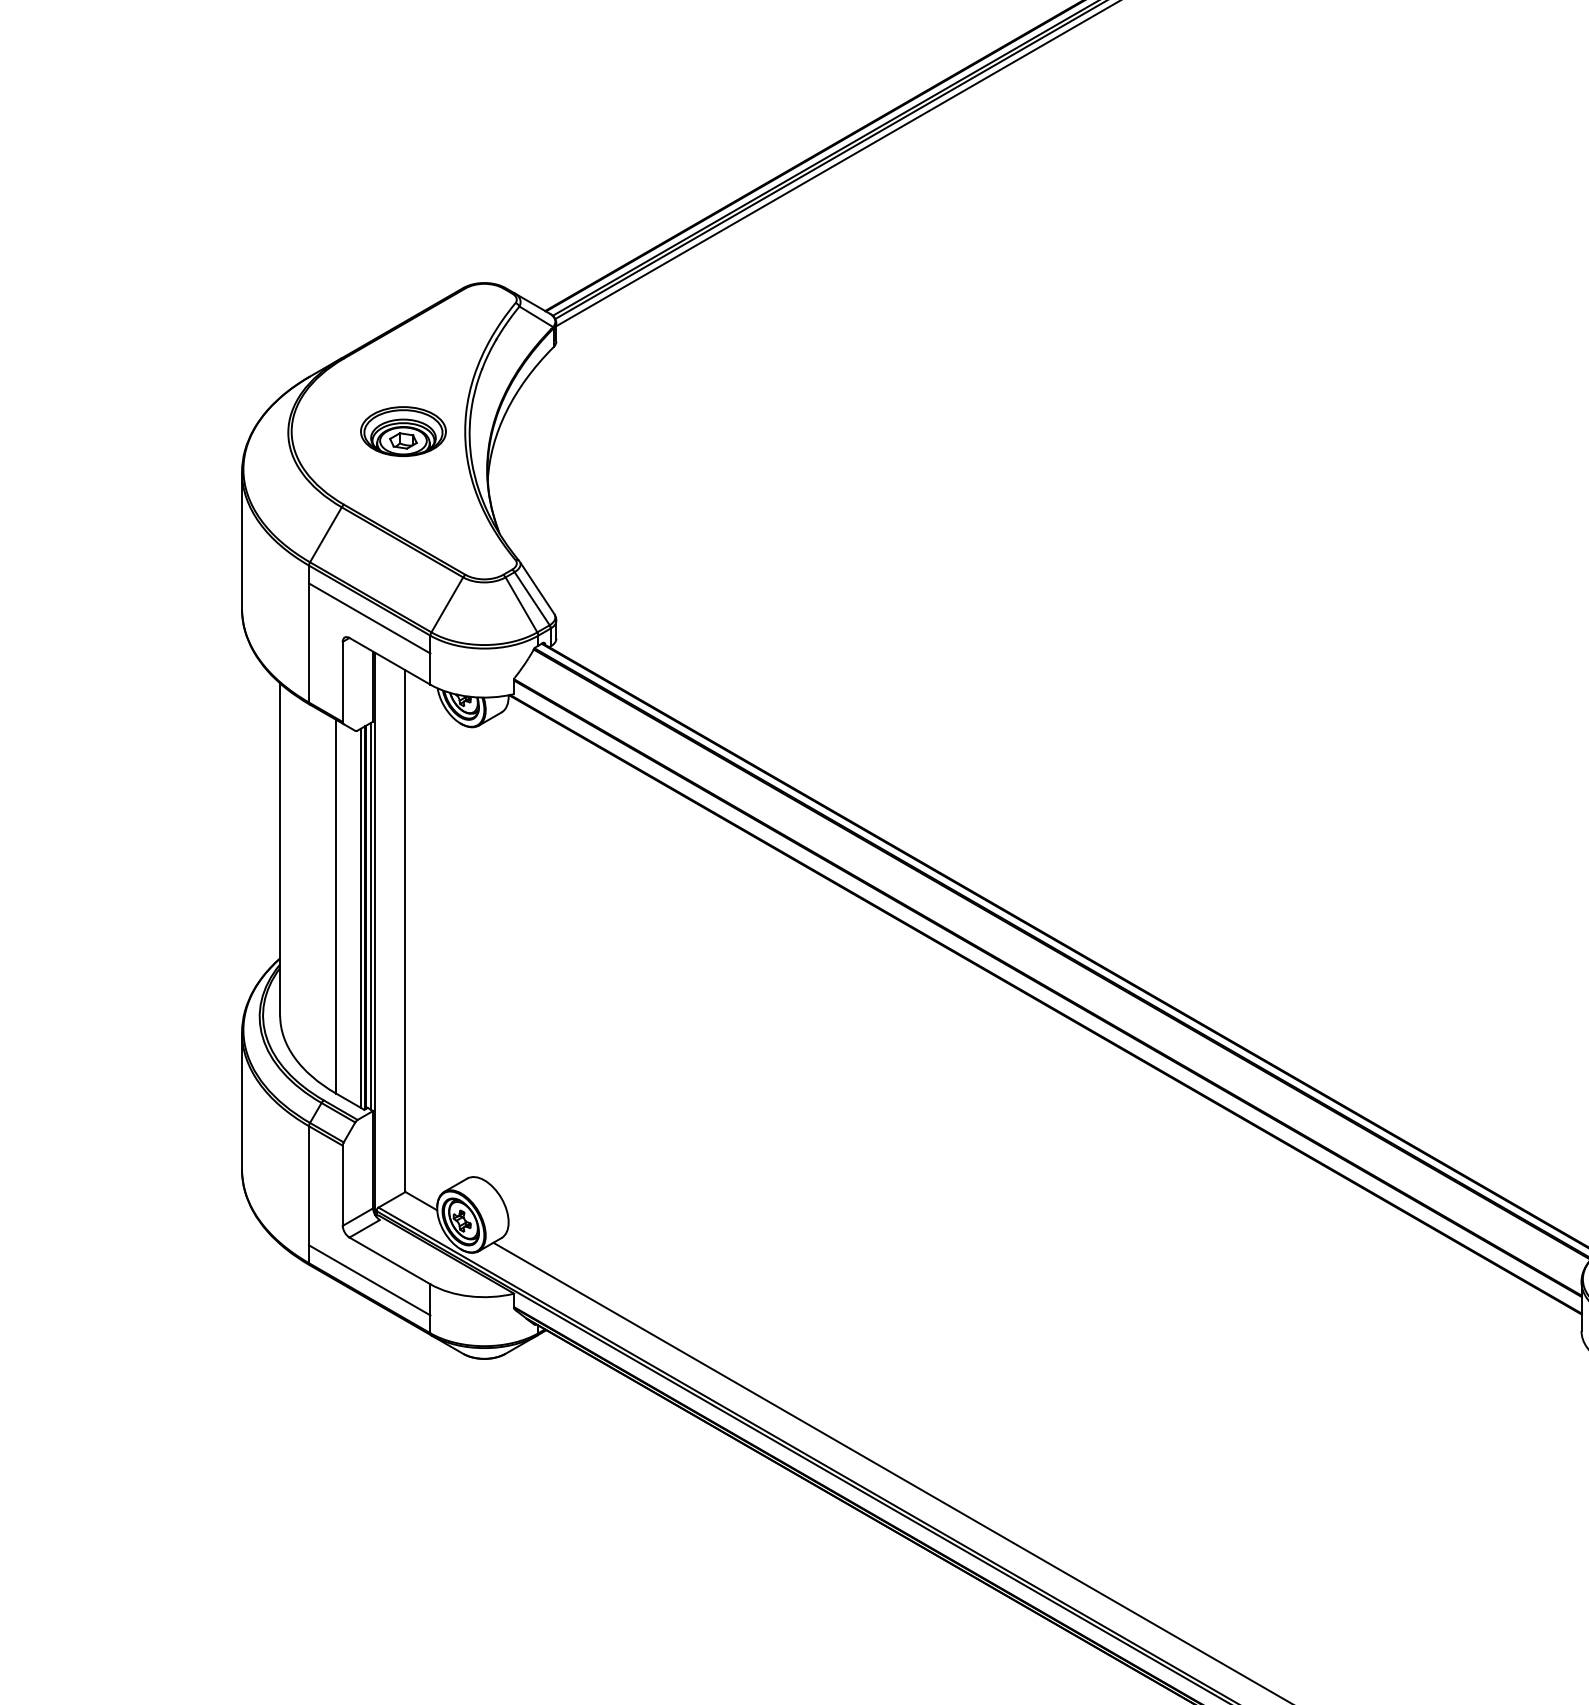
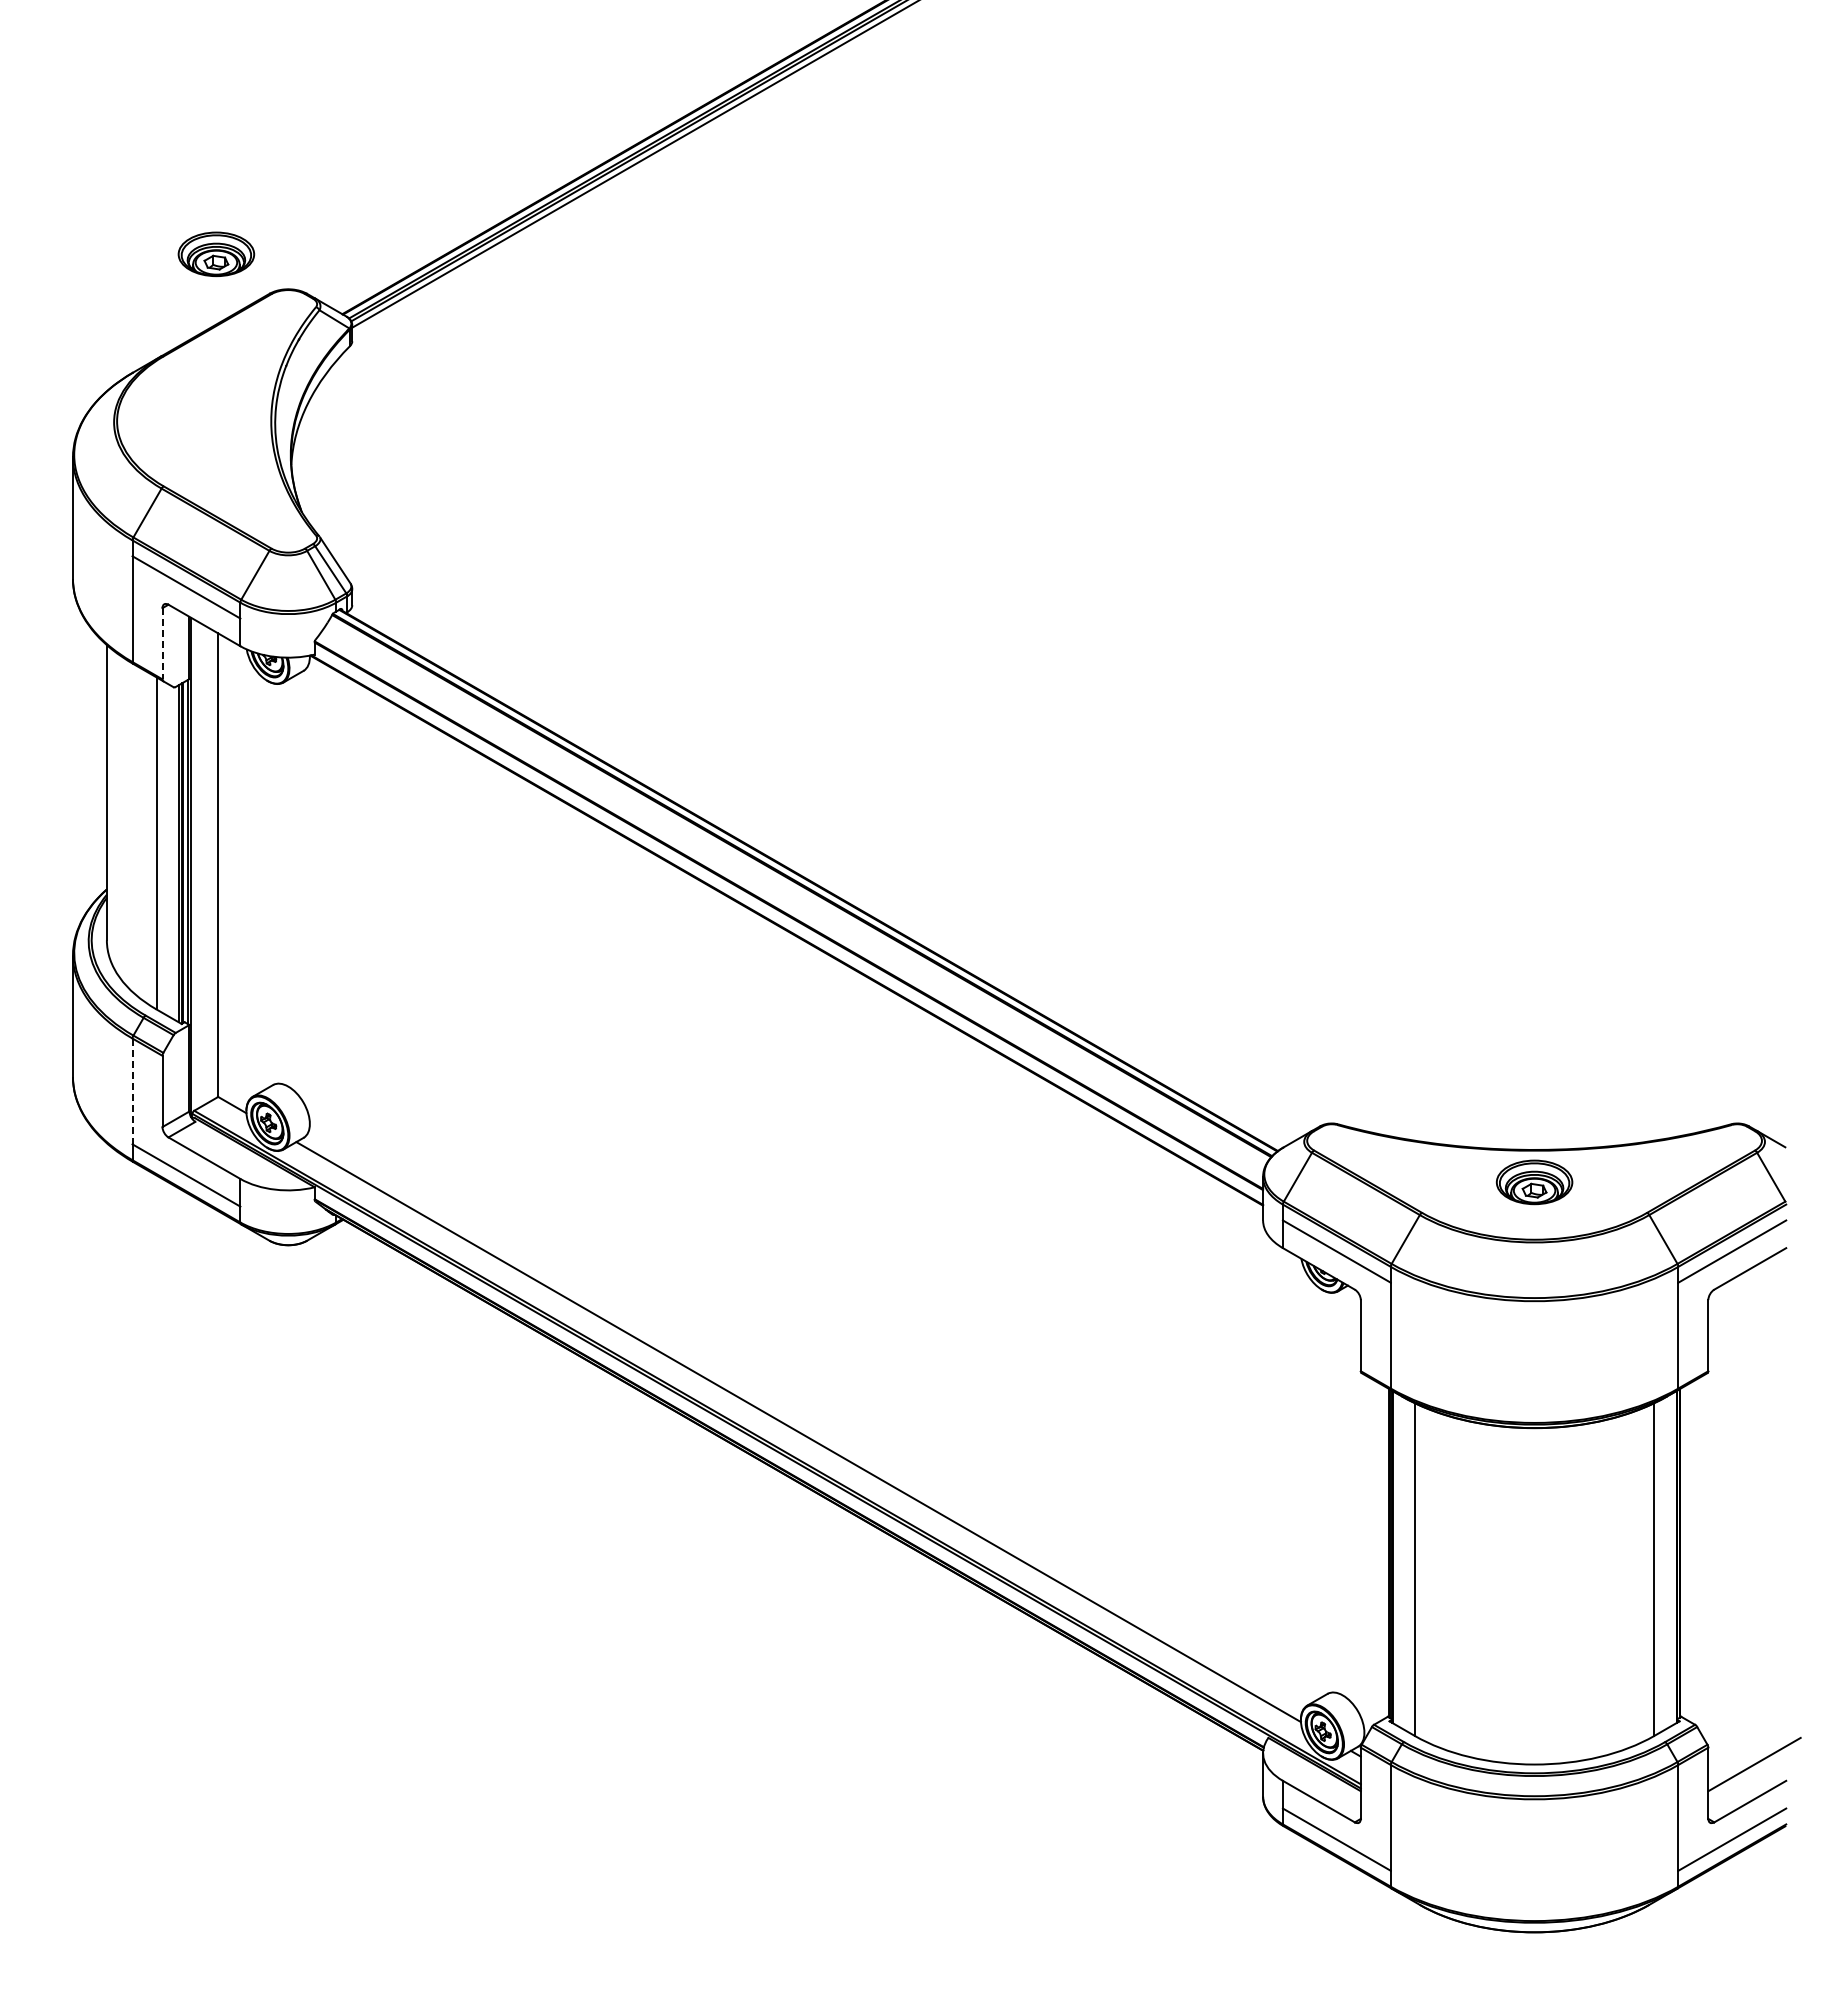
part: (403, 431) -> (216, 254), moved
line: (342, 681) -> (162, 643), solid -> dashed
line: (309, 1185) -> (132, 1091), solid -> dashed

